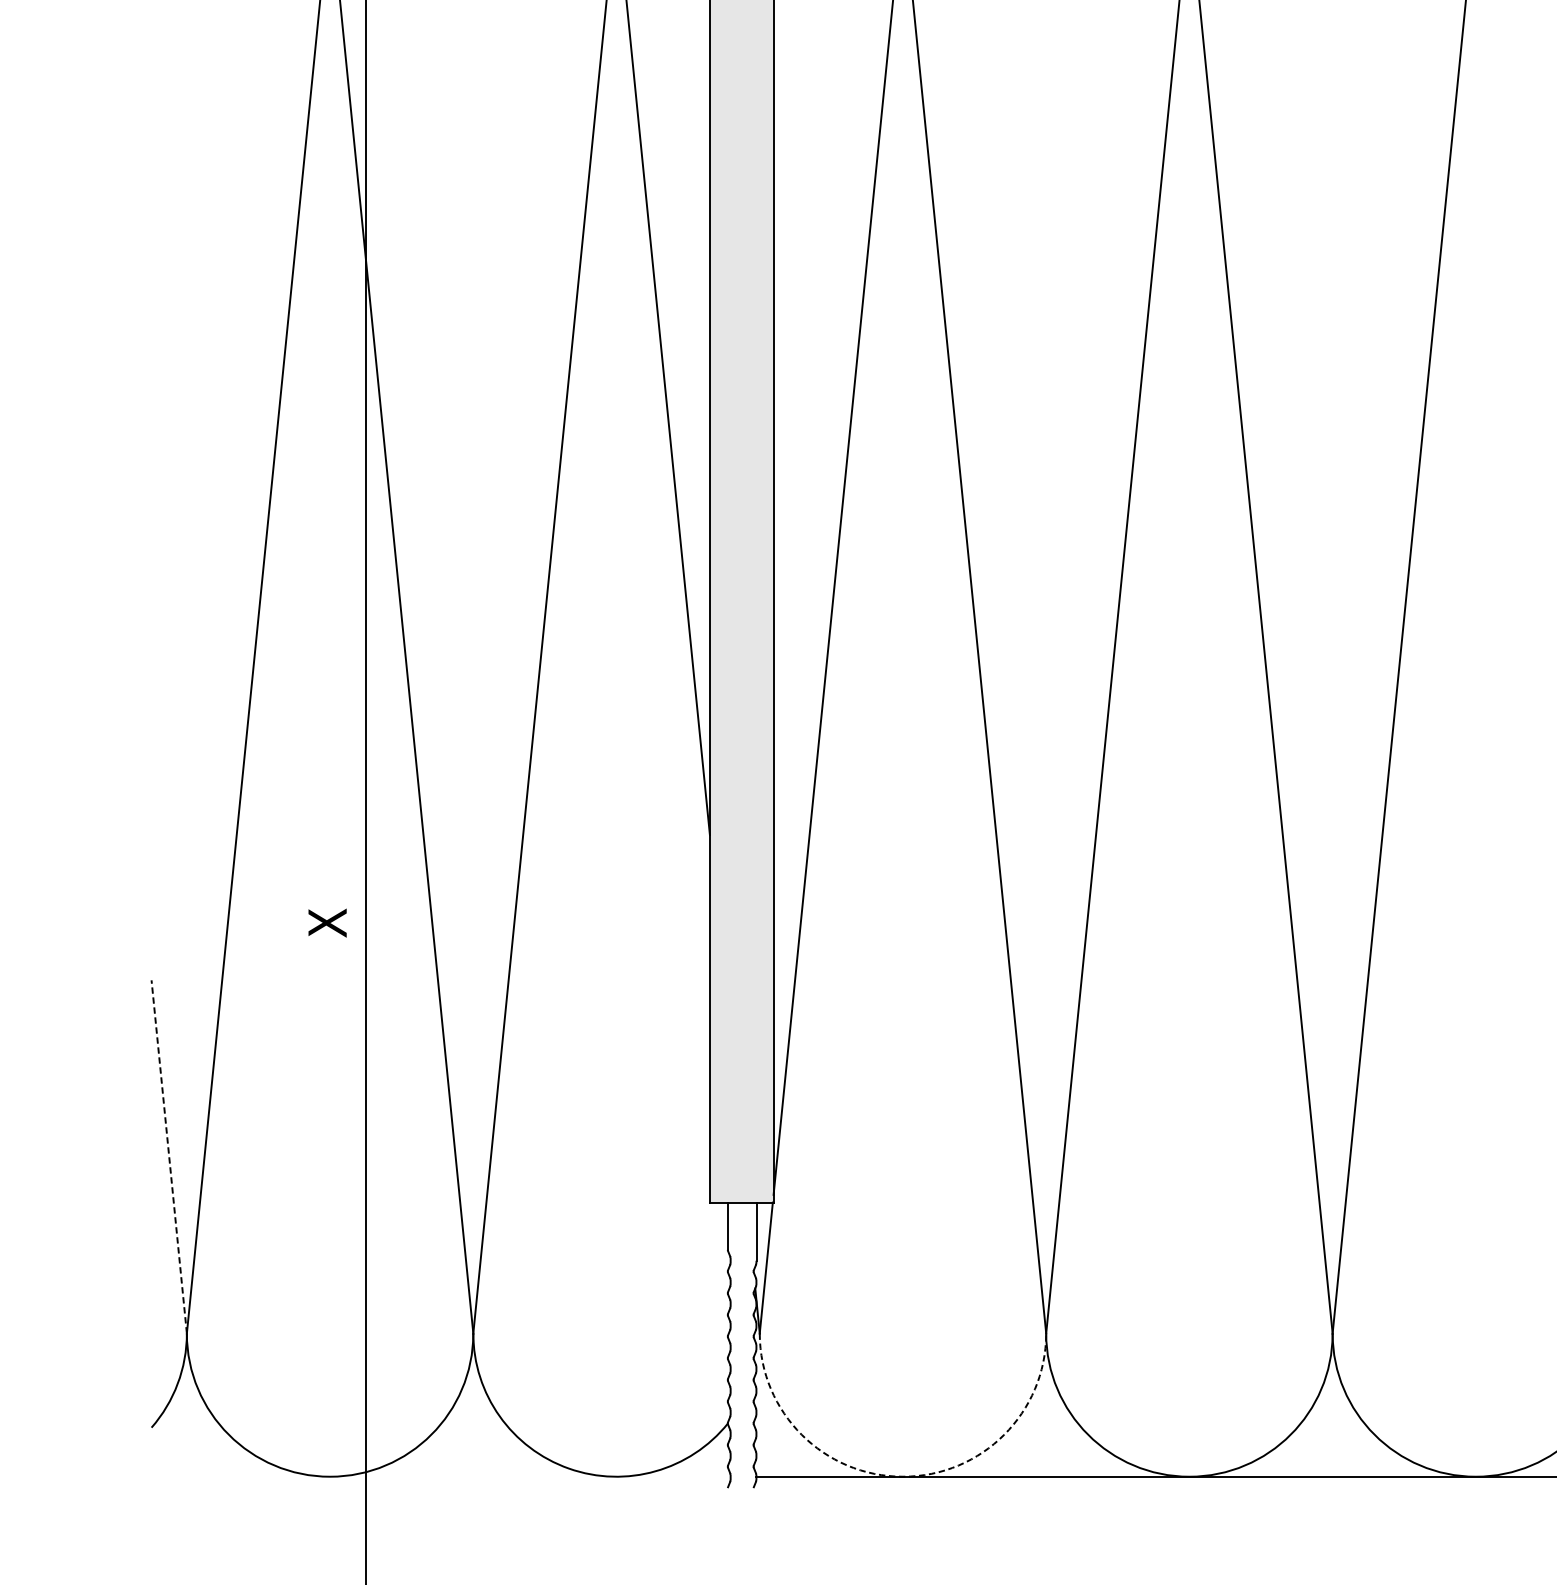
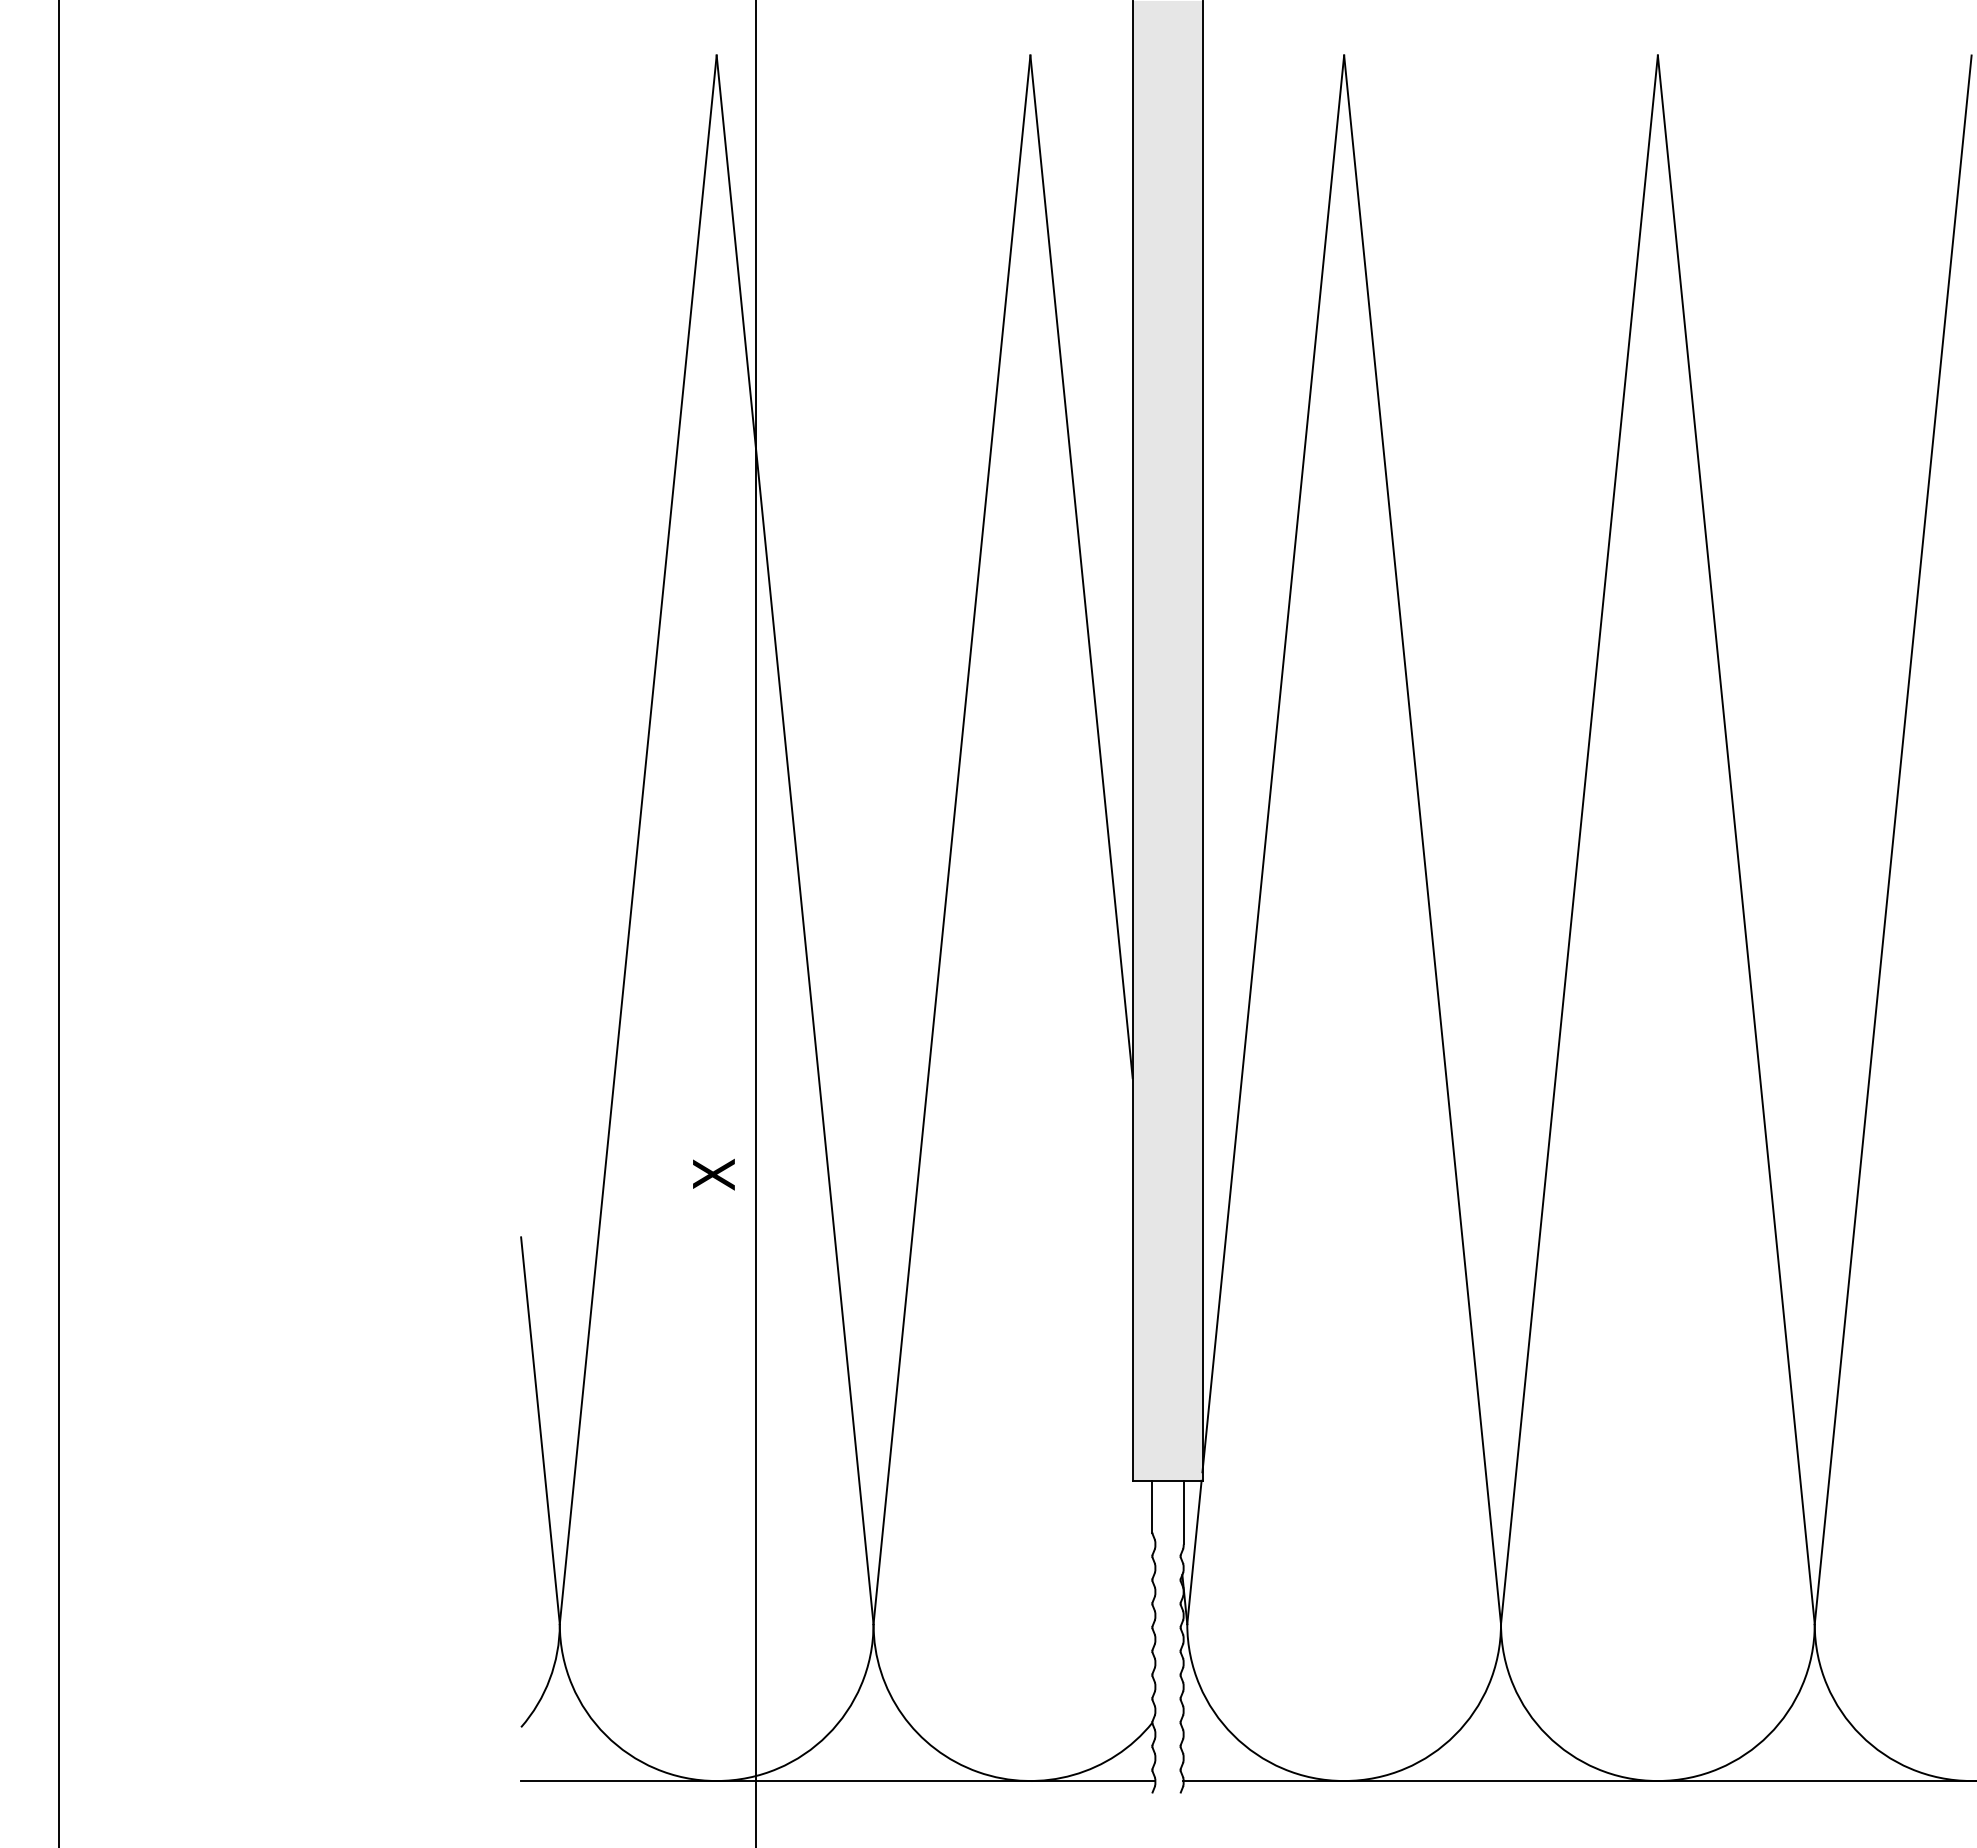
line: (169, 1156) -> (540, 1430), dashed -> solid
line: (440, 1477) -> (837, 1781), added
arc: (903, 1477) -> (1344, 1781), dashed -> solid

